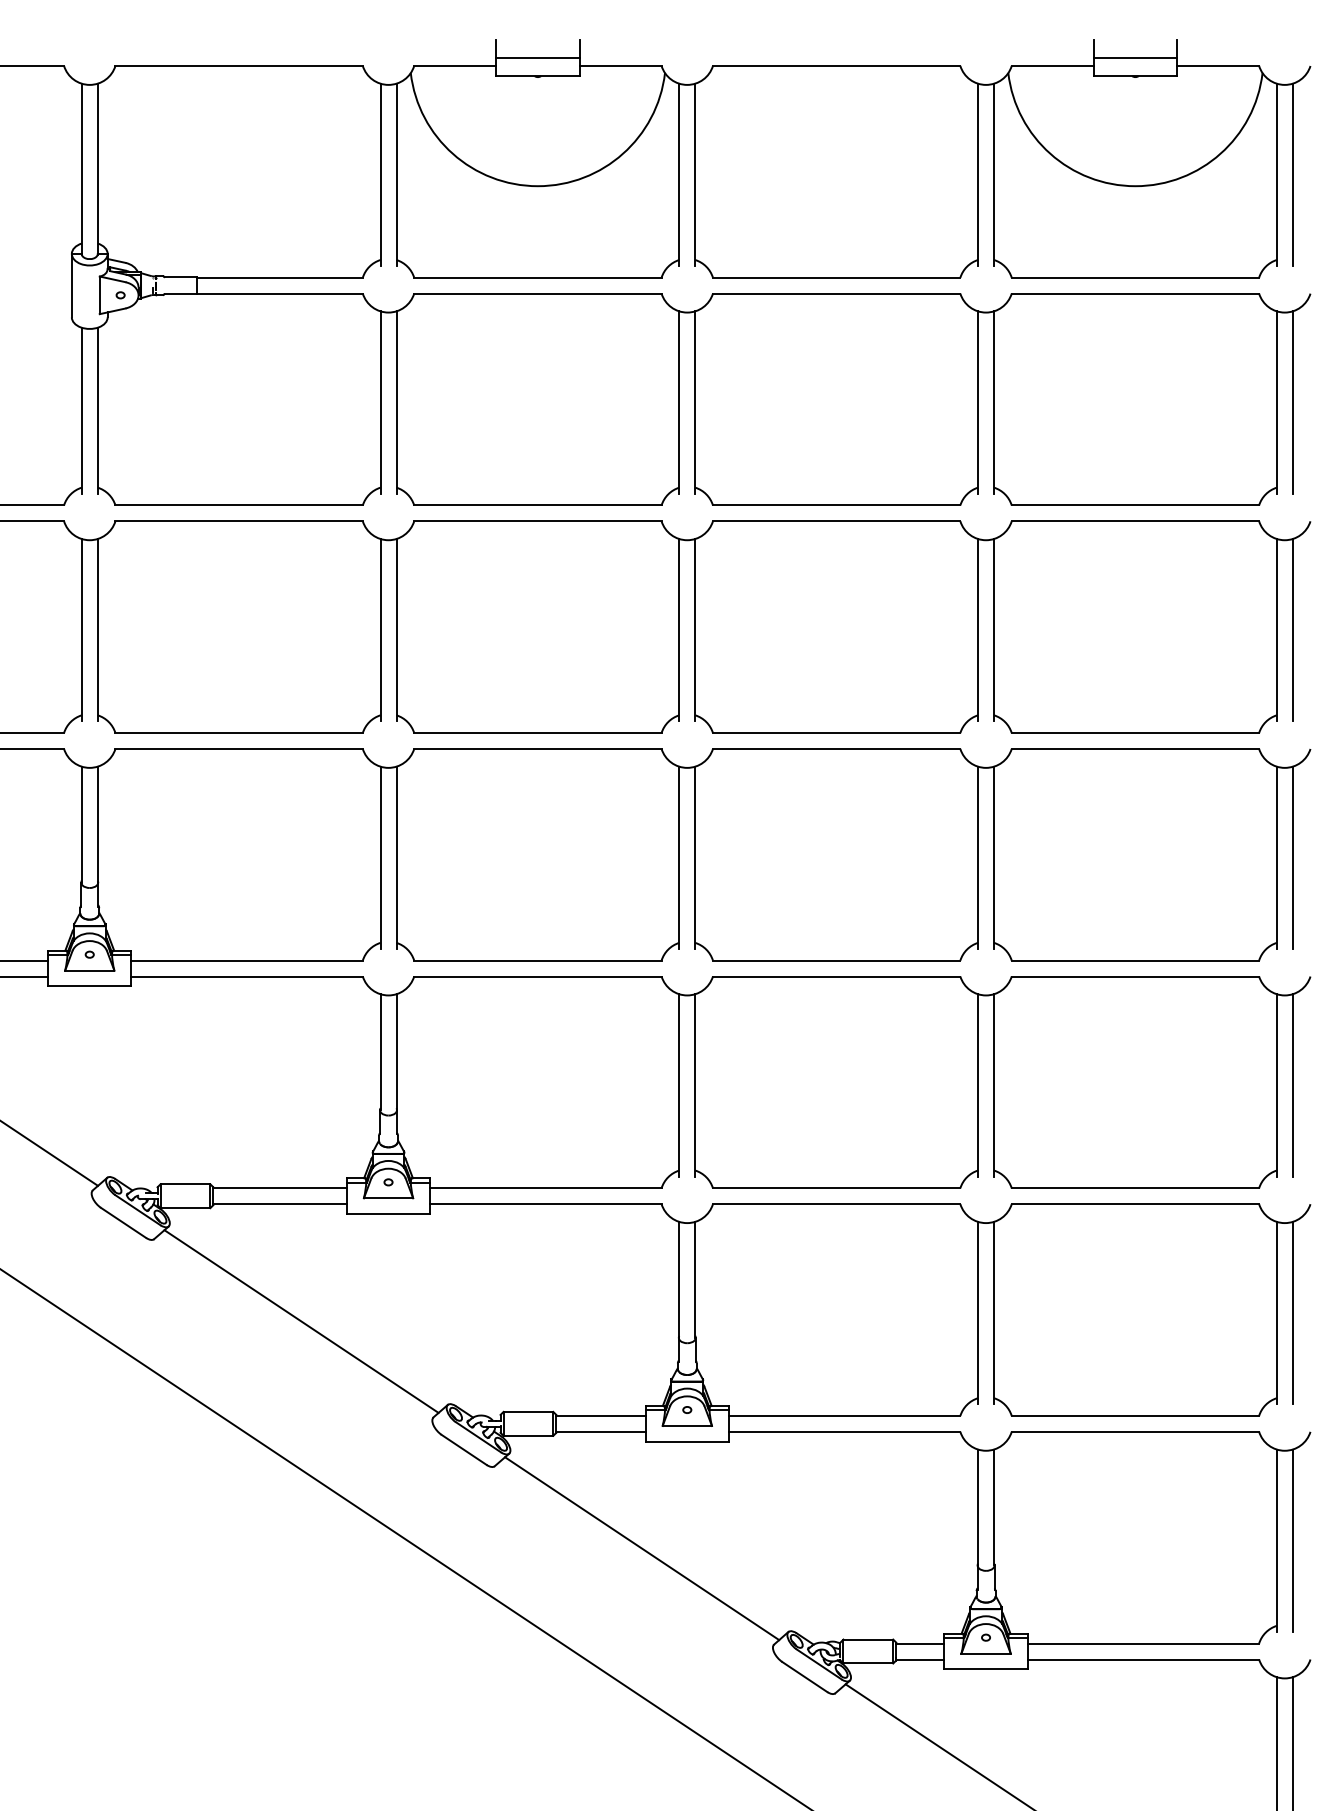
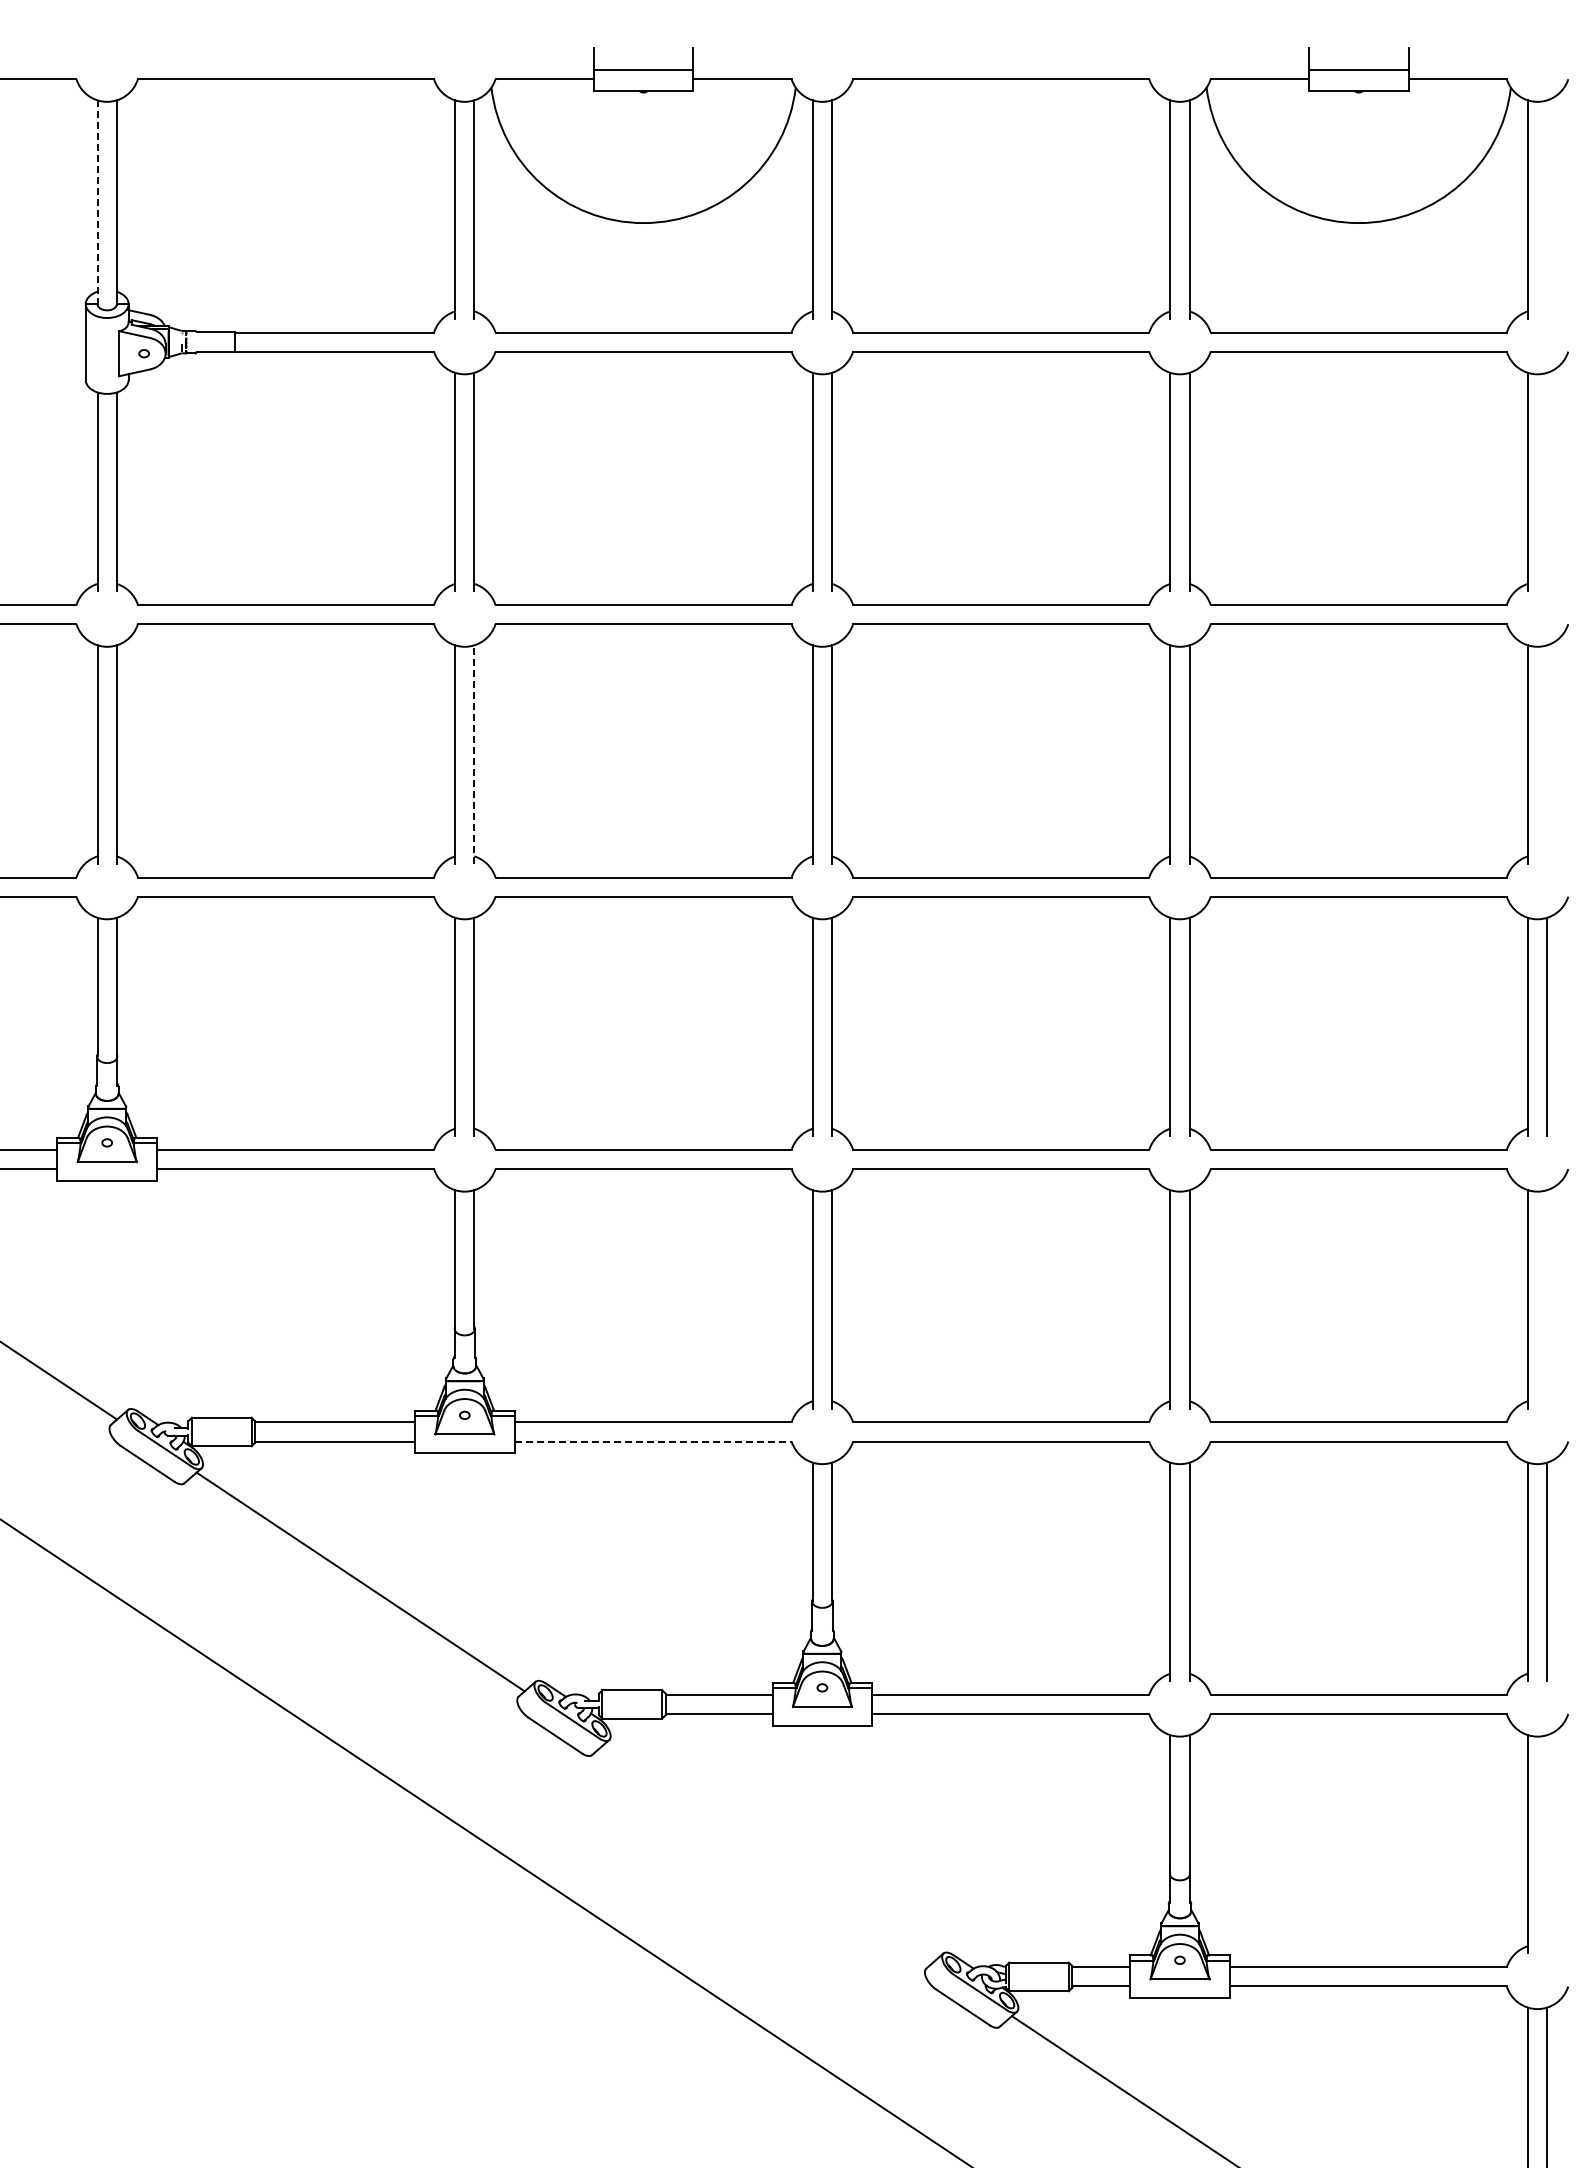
line: (81, 169) -> (97, 202), solid -> dashed
line: (1293, 174) -> (1547, 209), removed
line: (1293, 402) -> (1547, 481), removed
line: (396, 630) -> (474, 754), solid -> dashed
line: (1293, 630) -> (1547, 754), removed
line: (1293, 1085) -> (1547, 1299), removed
line: (546, 1204) -> (653, 1441), solid -> dashed
line: (1293, 1540) -> (1547, 1844), removed
line: (642, 1548) -> (768, 1853), removed

